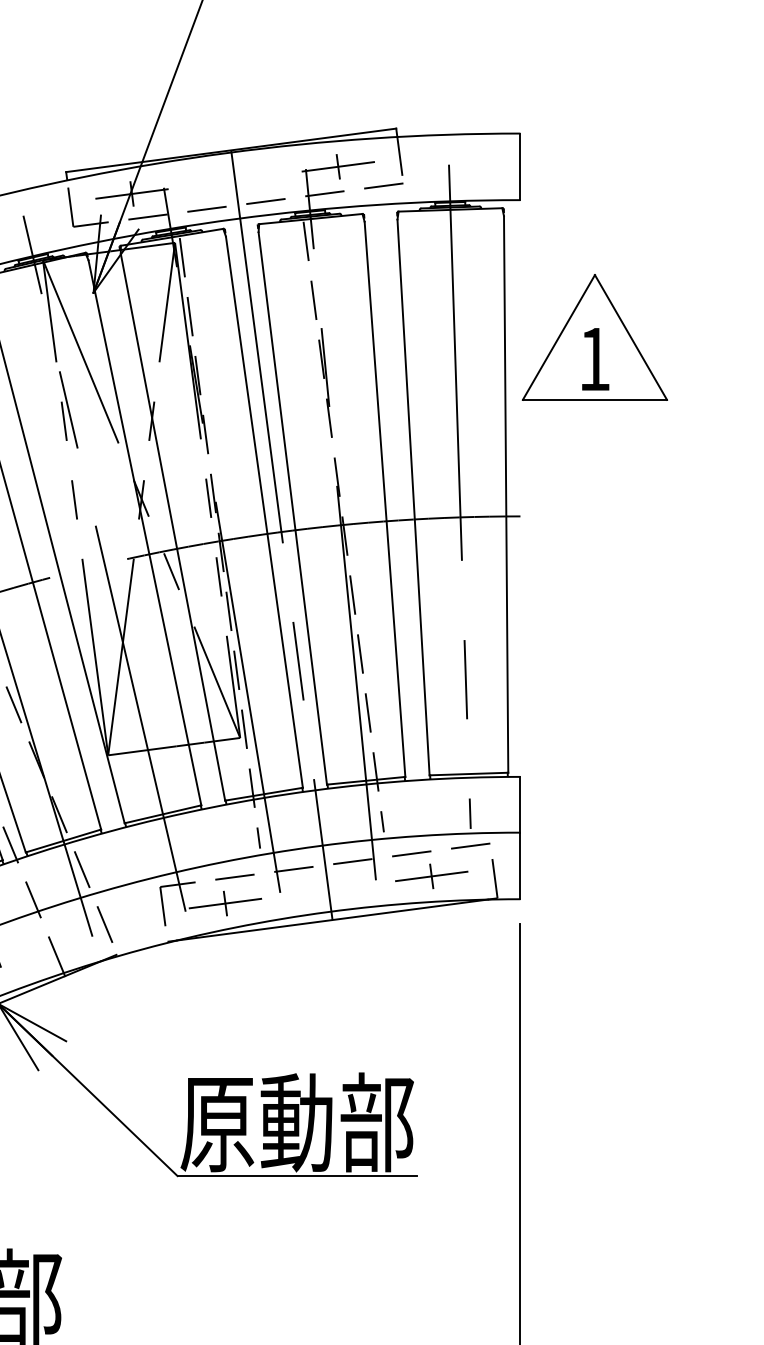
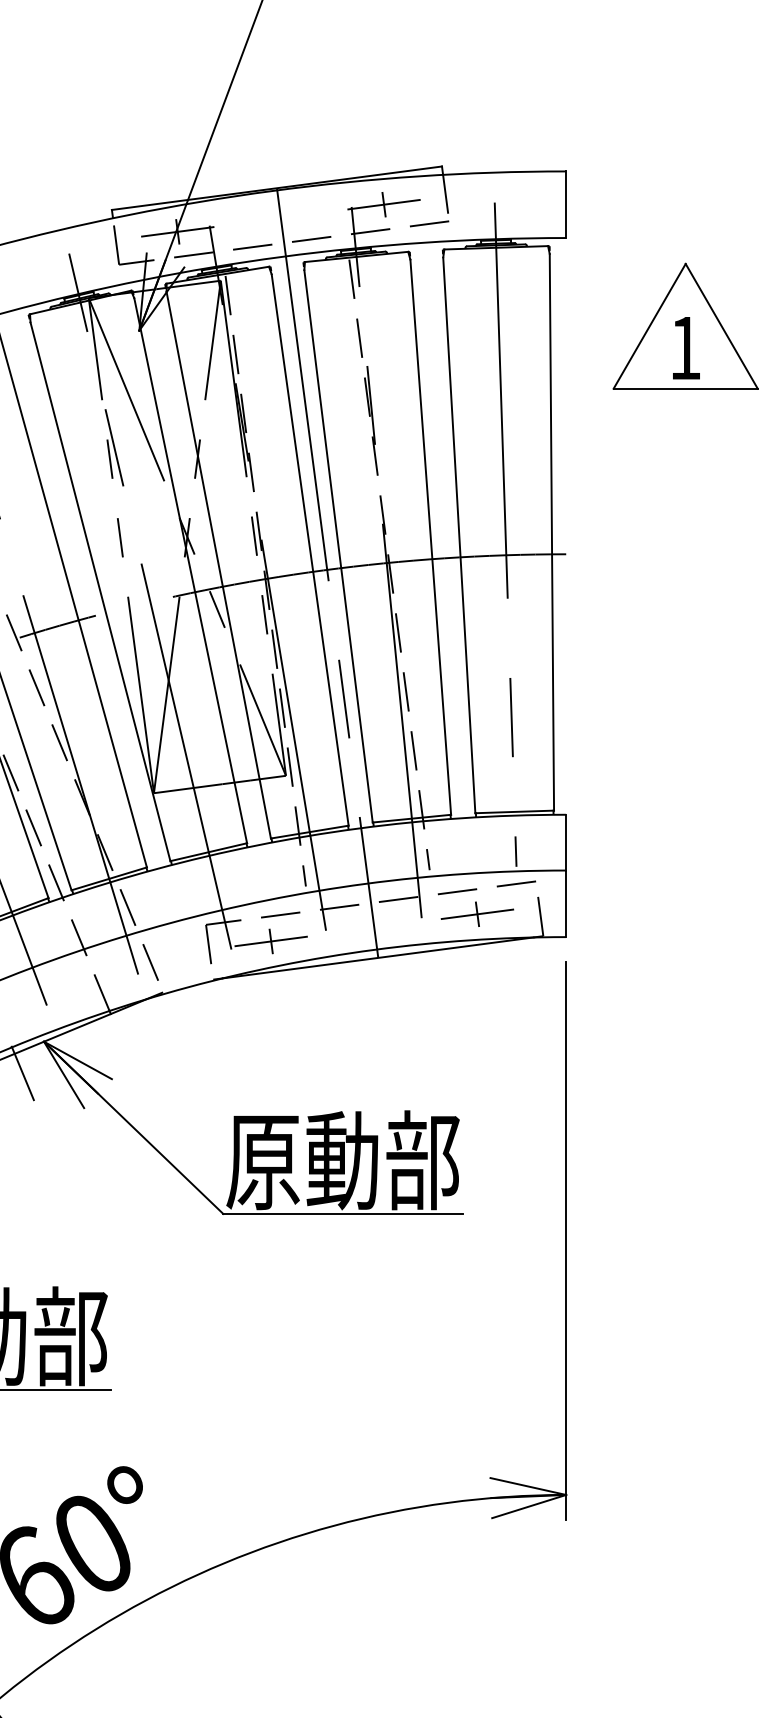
part: (594, 336) -> (685, 325), moved

